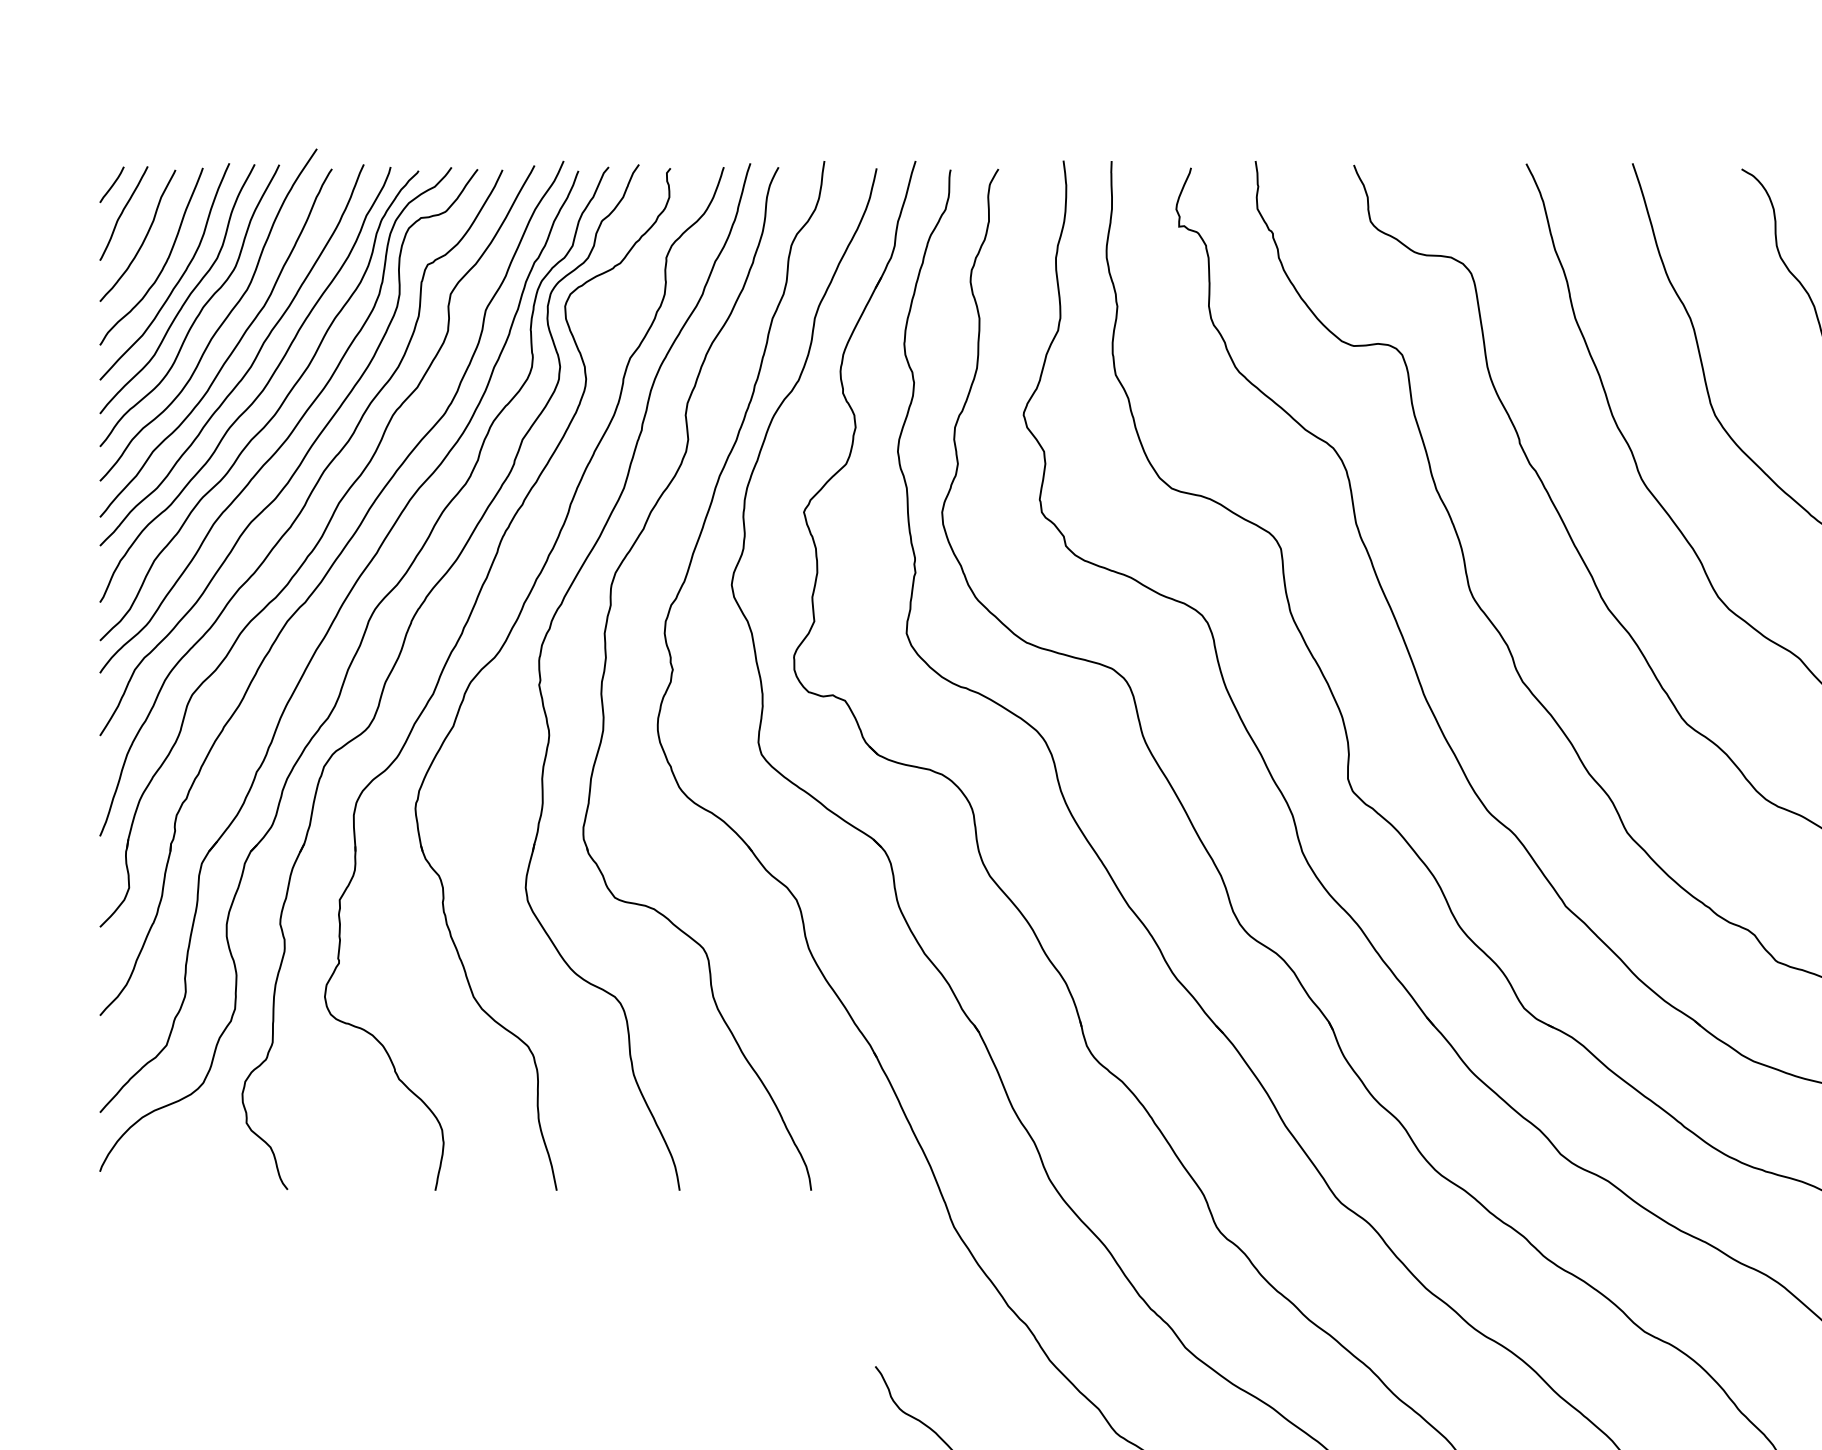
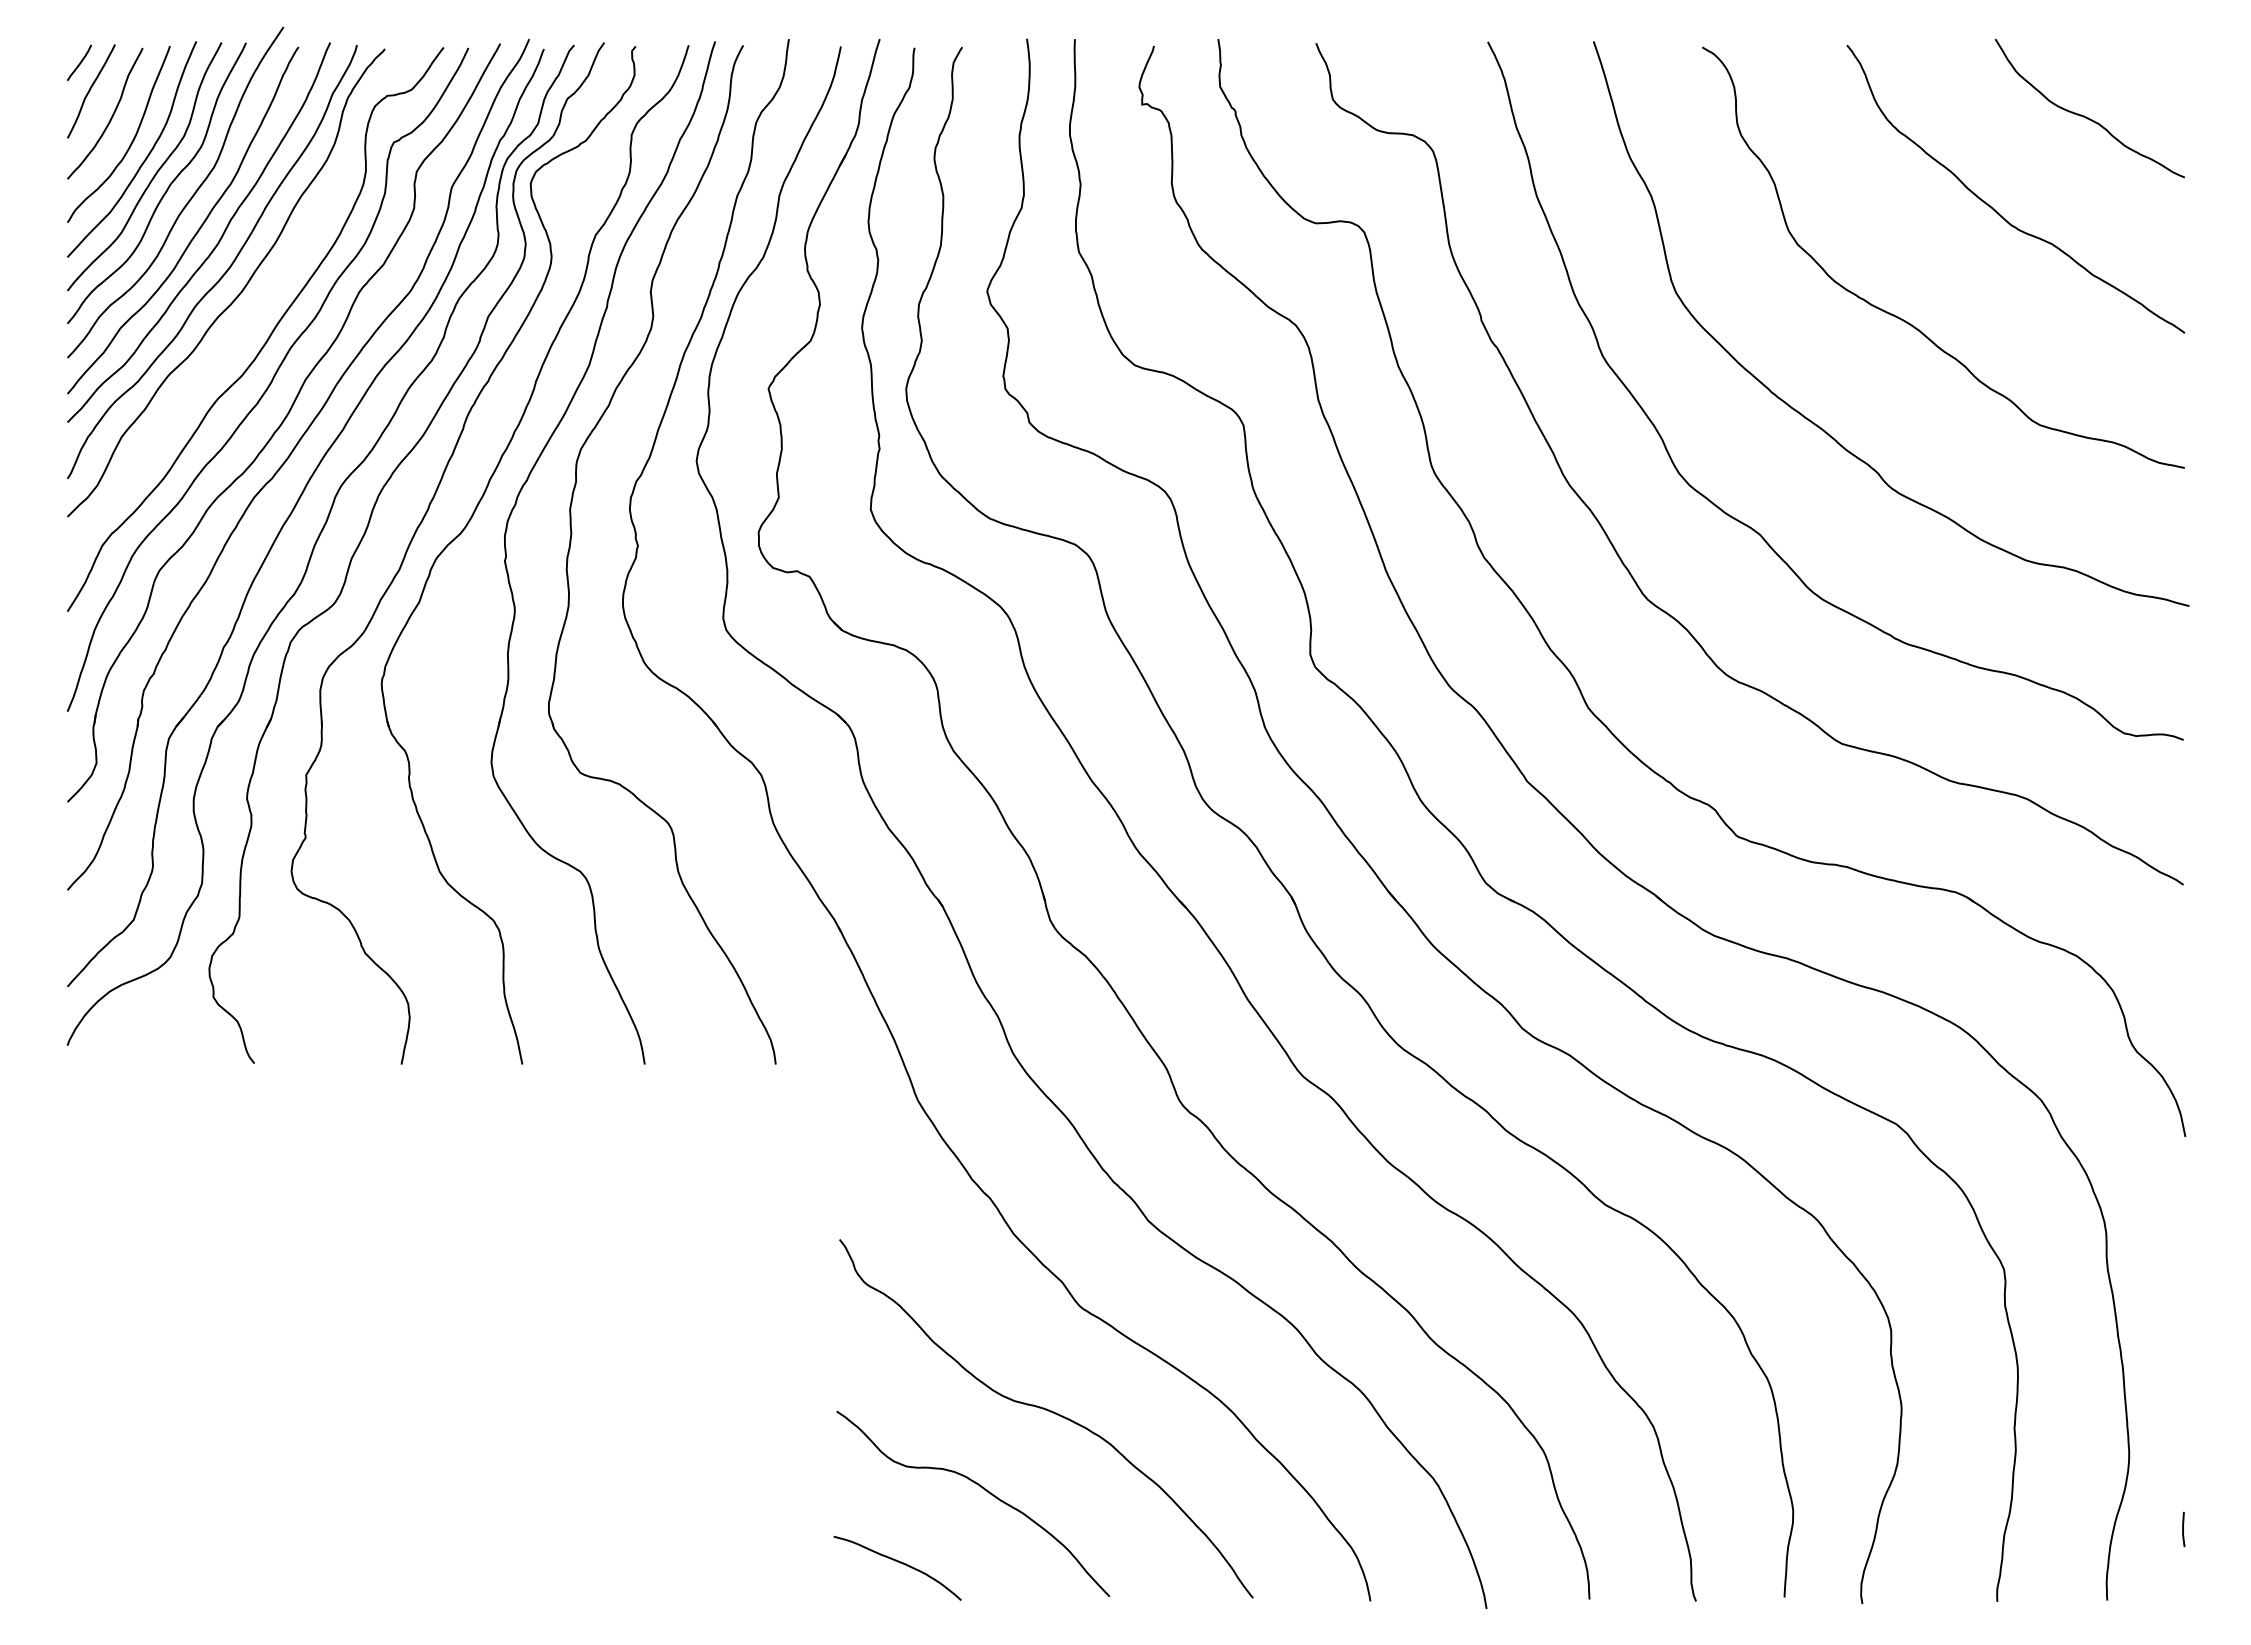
curve: (291, 430) -> (258, 307), removed

